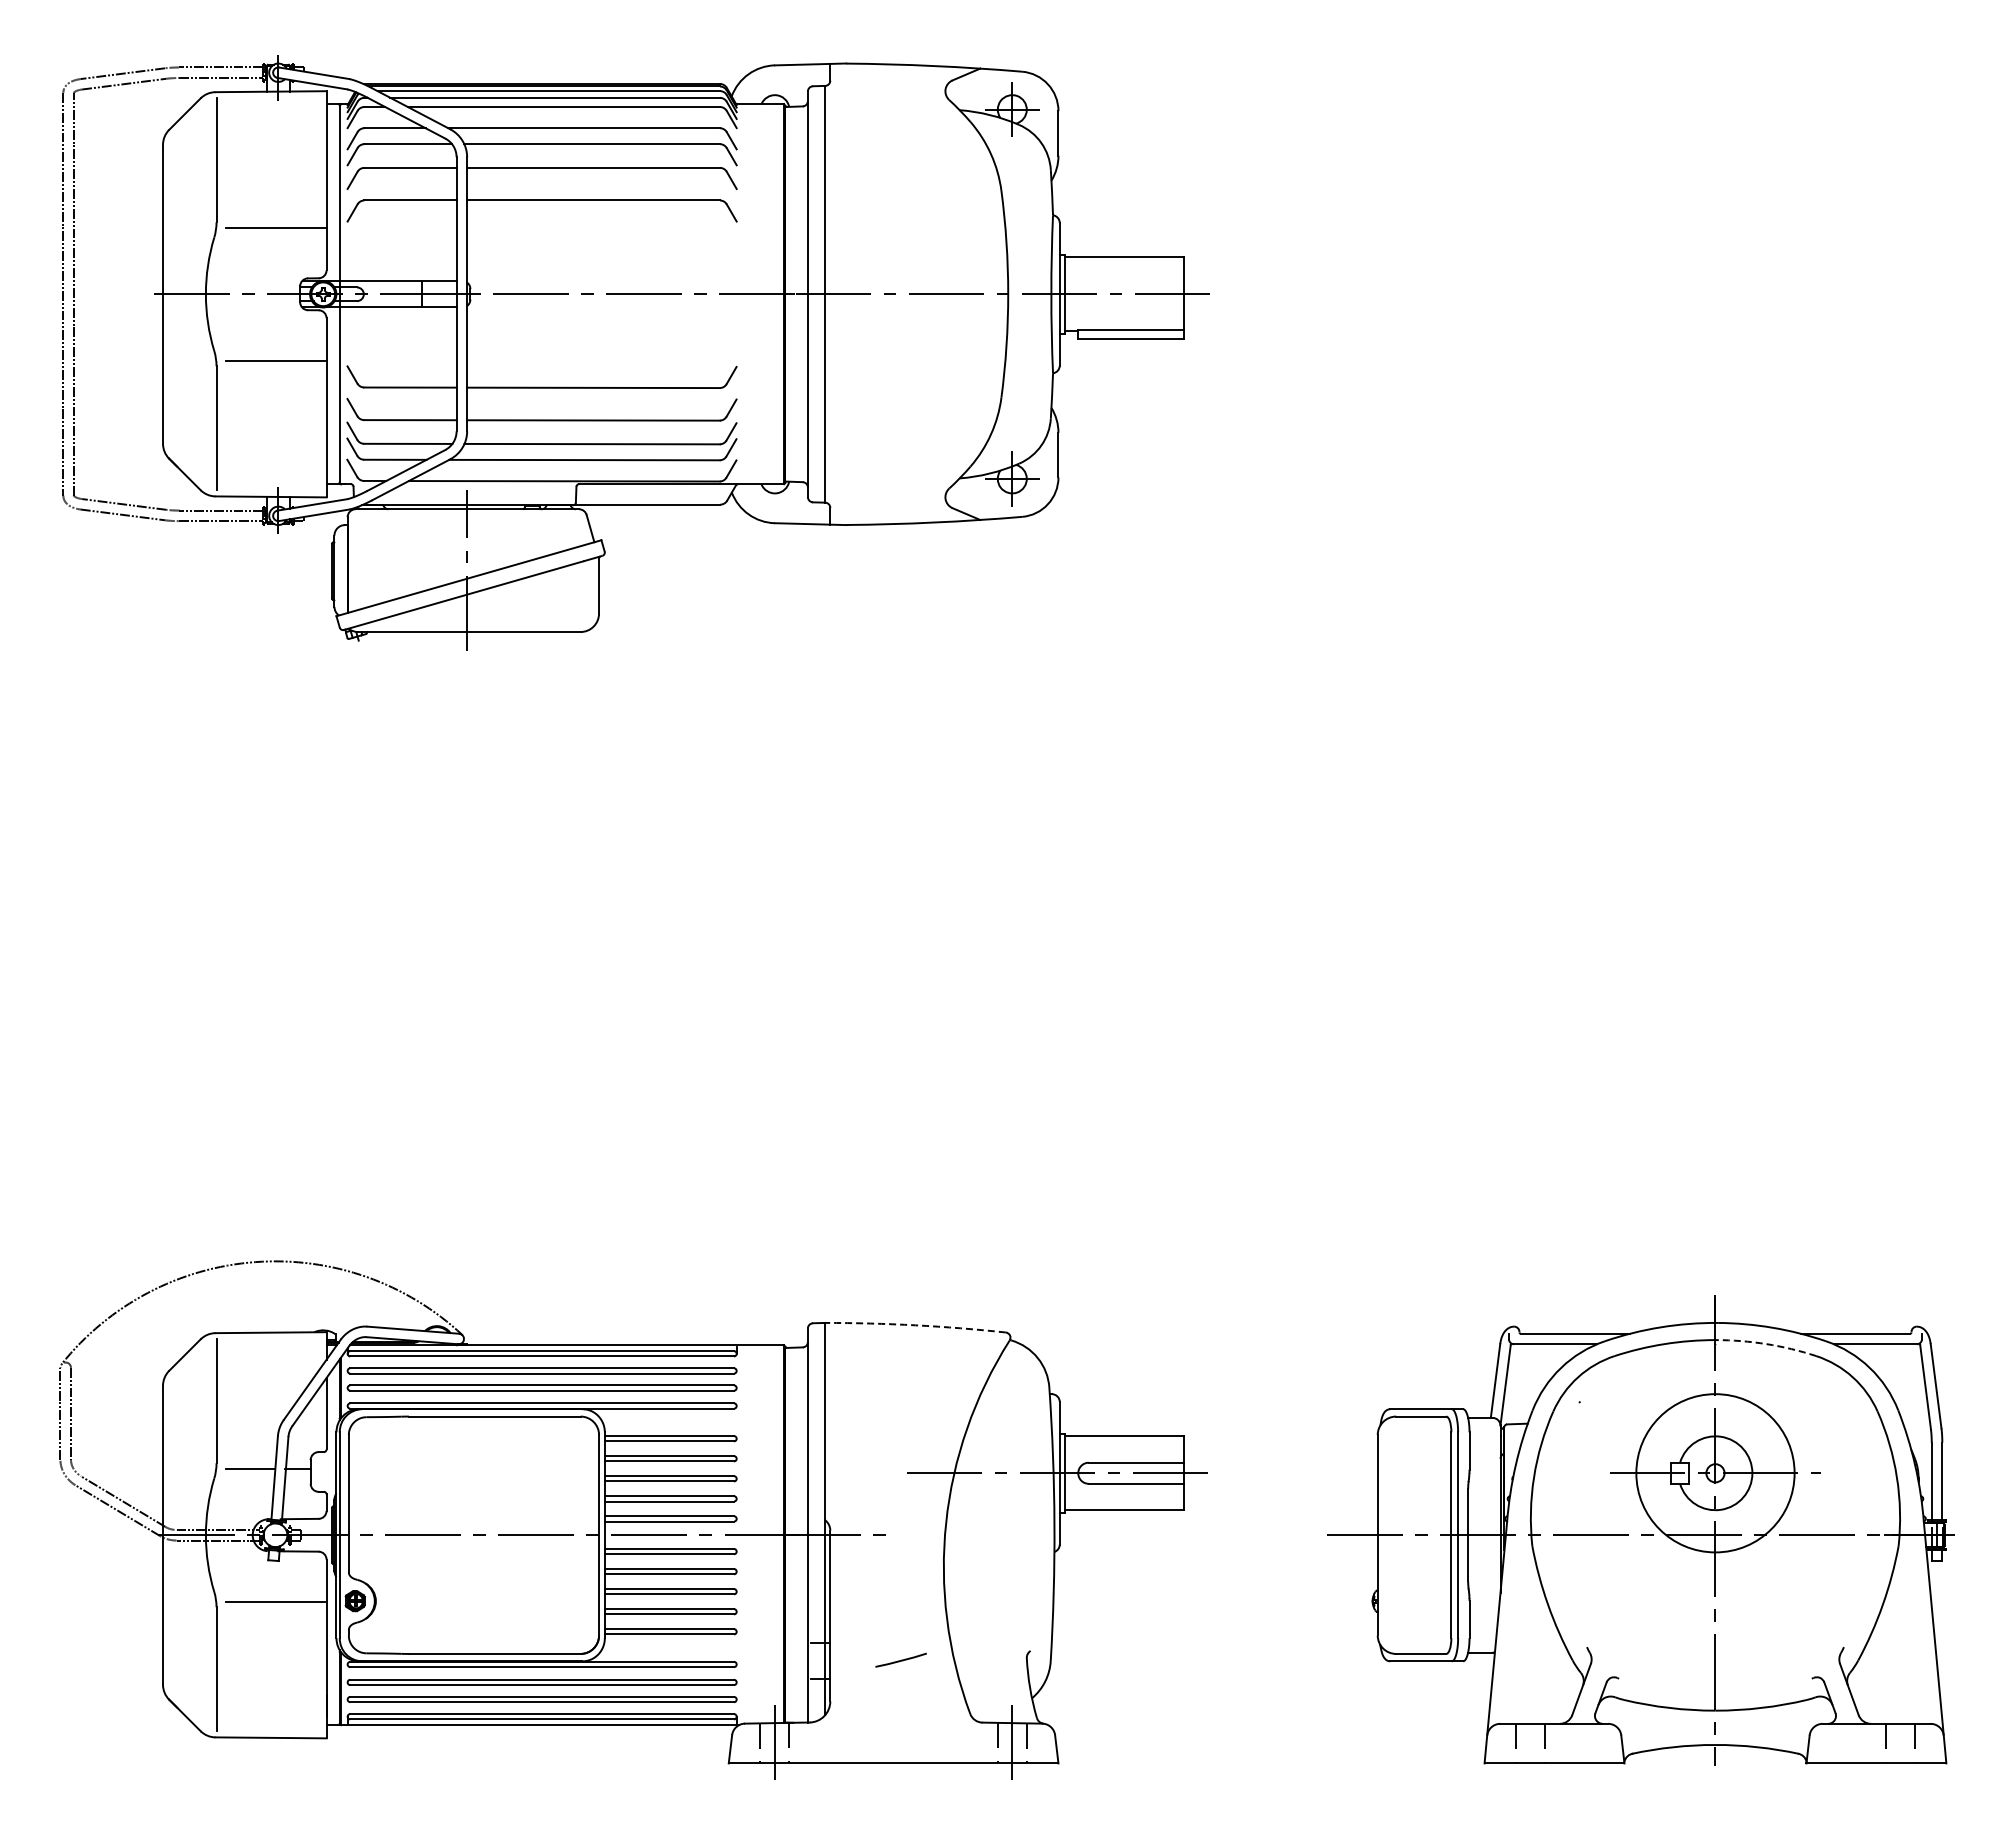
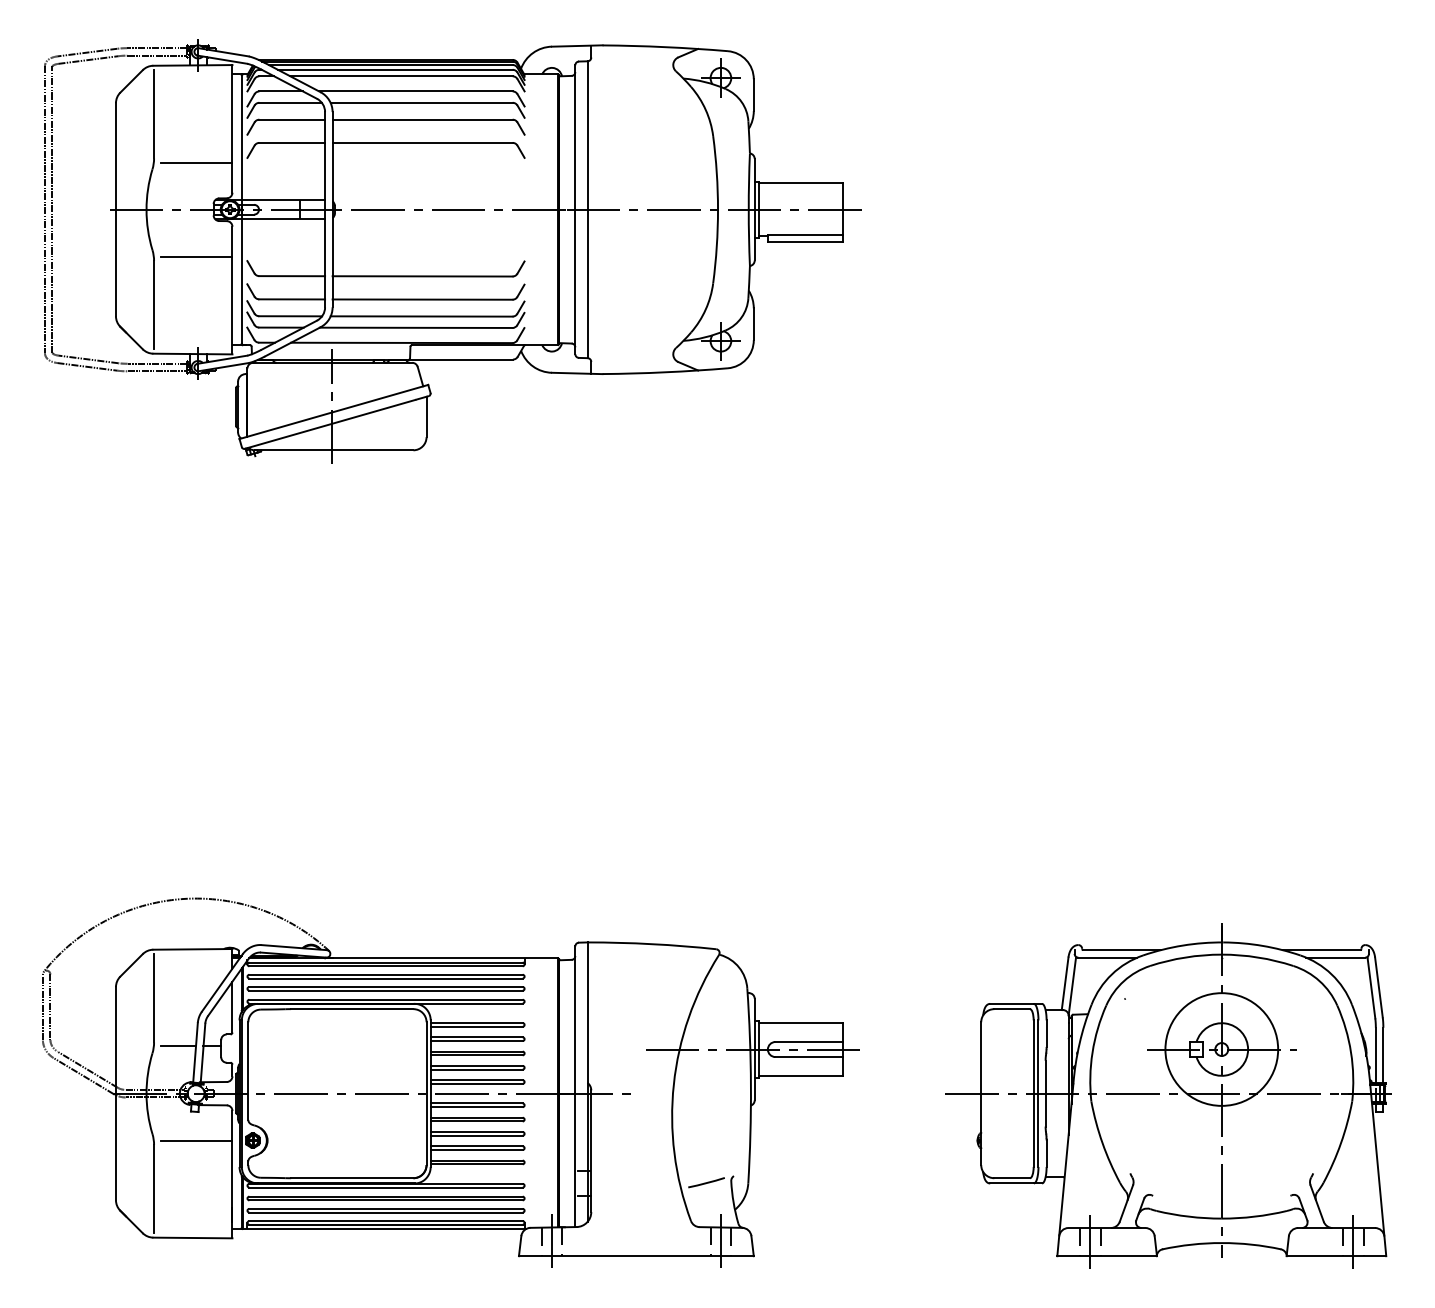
arc: (915, 1325) -> (651, 944), dashed -> solid
arc: (1766, 1344) -> (1258, 957), dashed -> solid
line: (901, 1659) -> (706, 1182), moved
line: (1530, 1743) -> (1090, 1242), added
line: (1900, 1743) -> (1353, 1242), added

